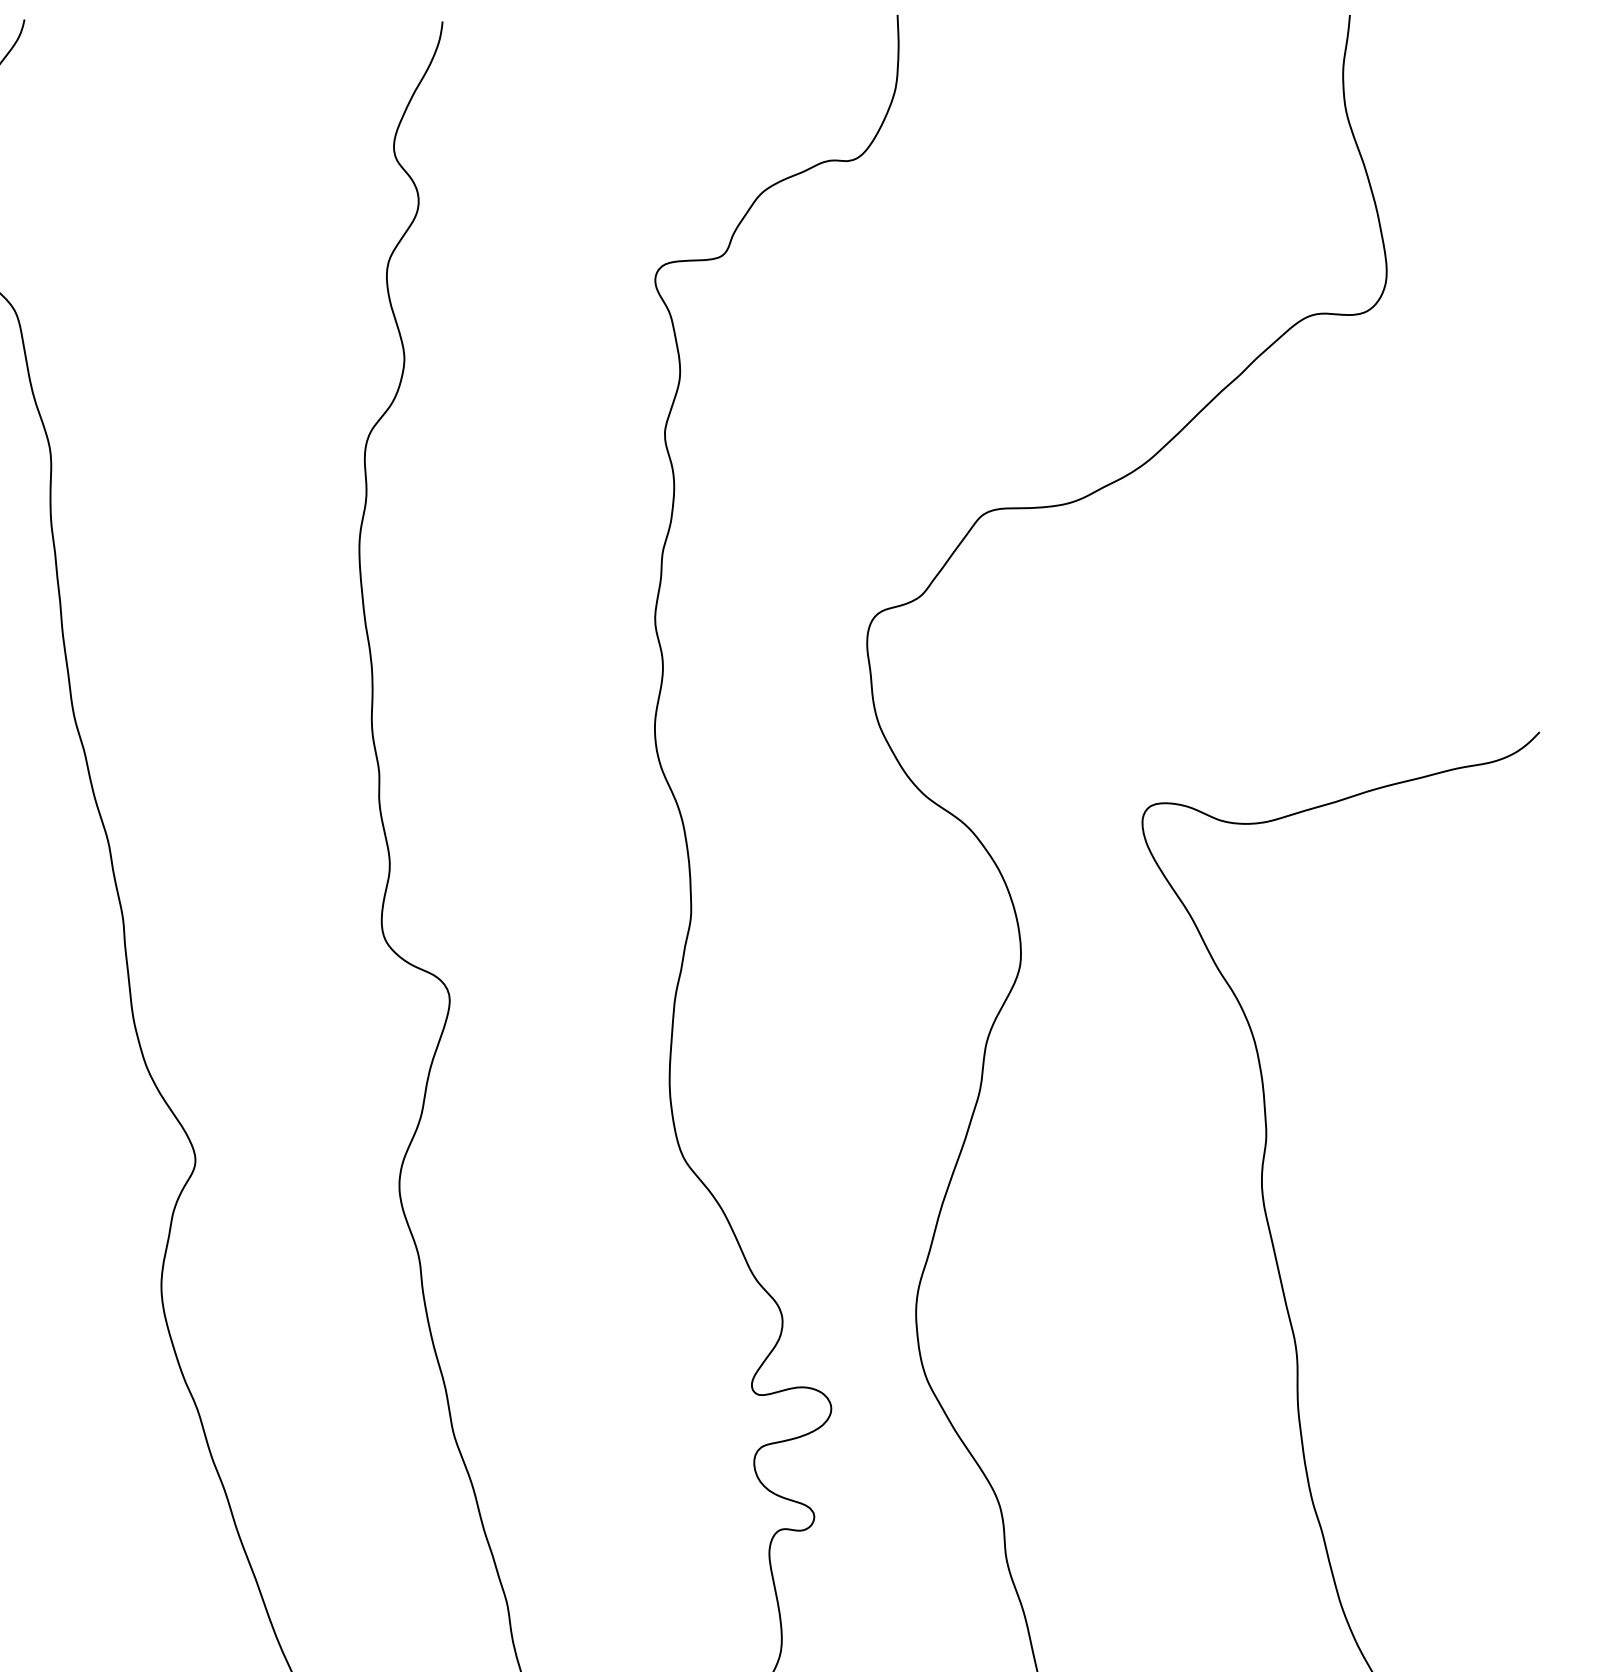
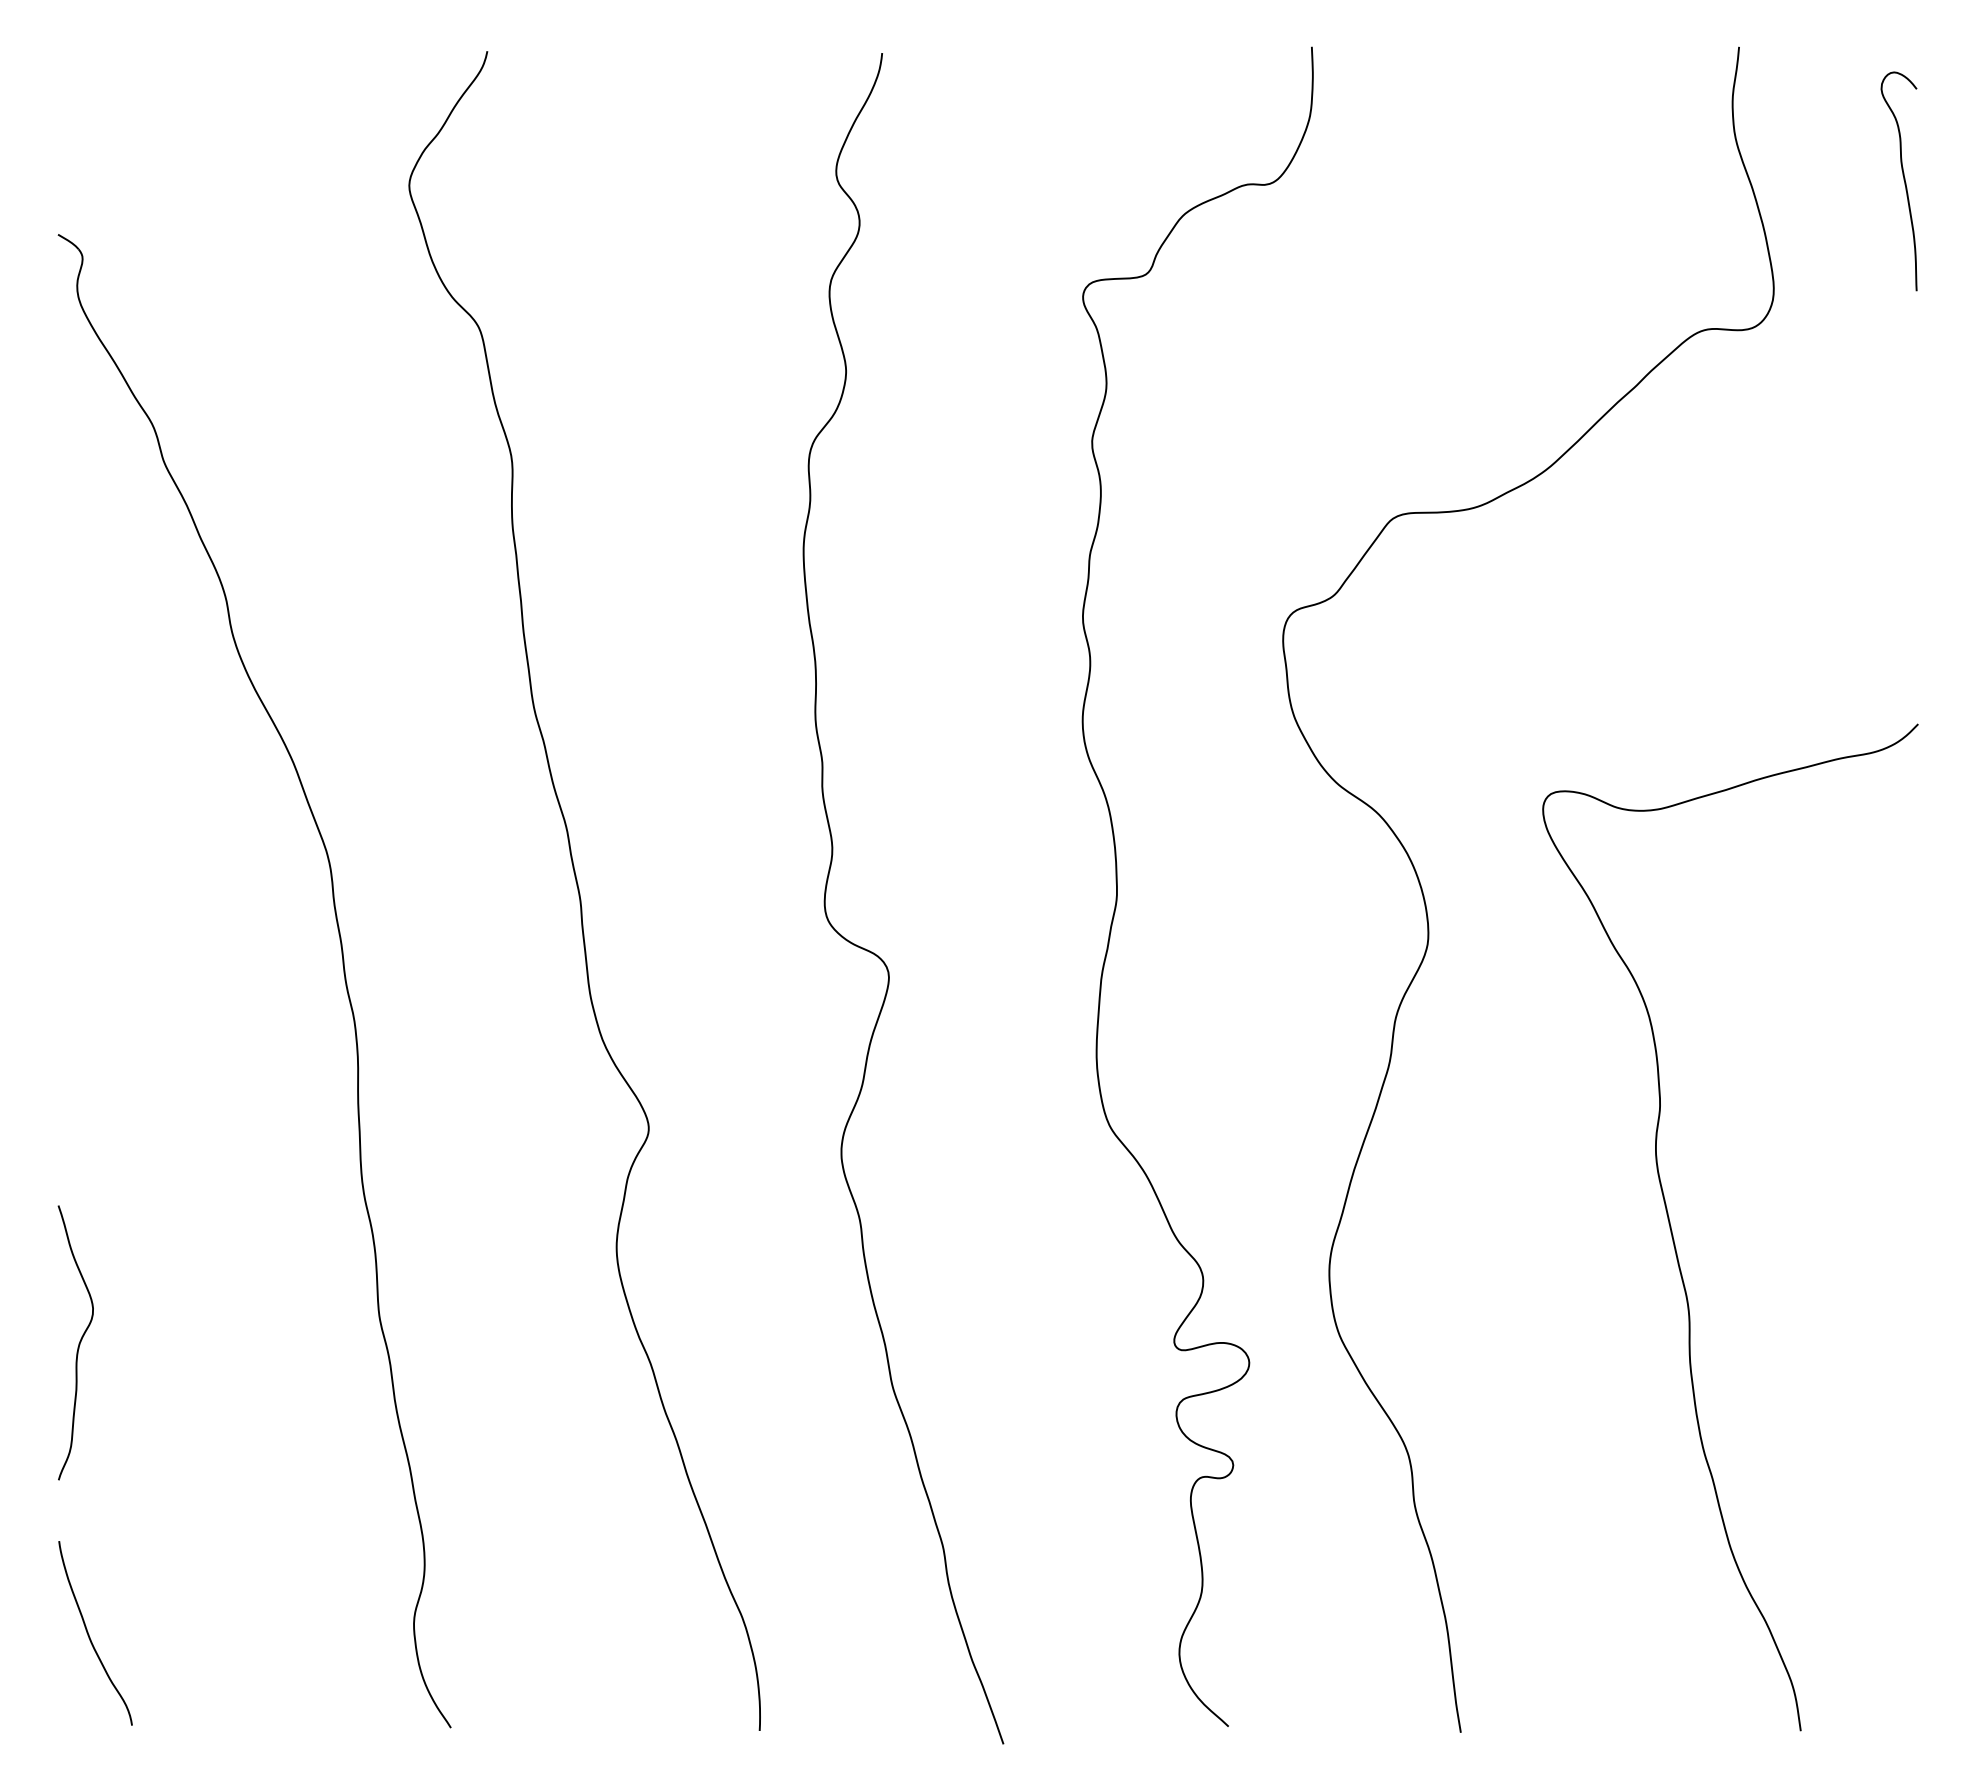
curve: (1524, 156) -> (1903, 180), added

